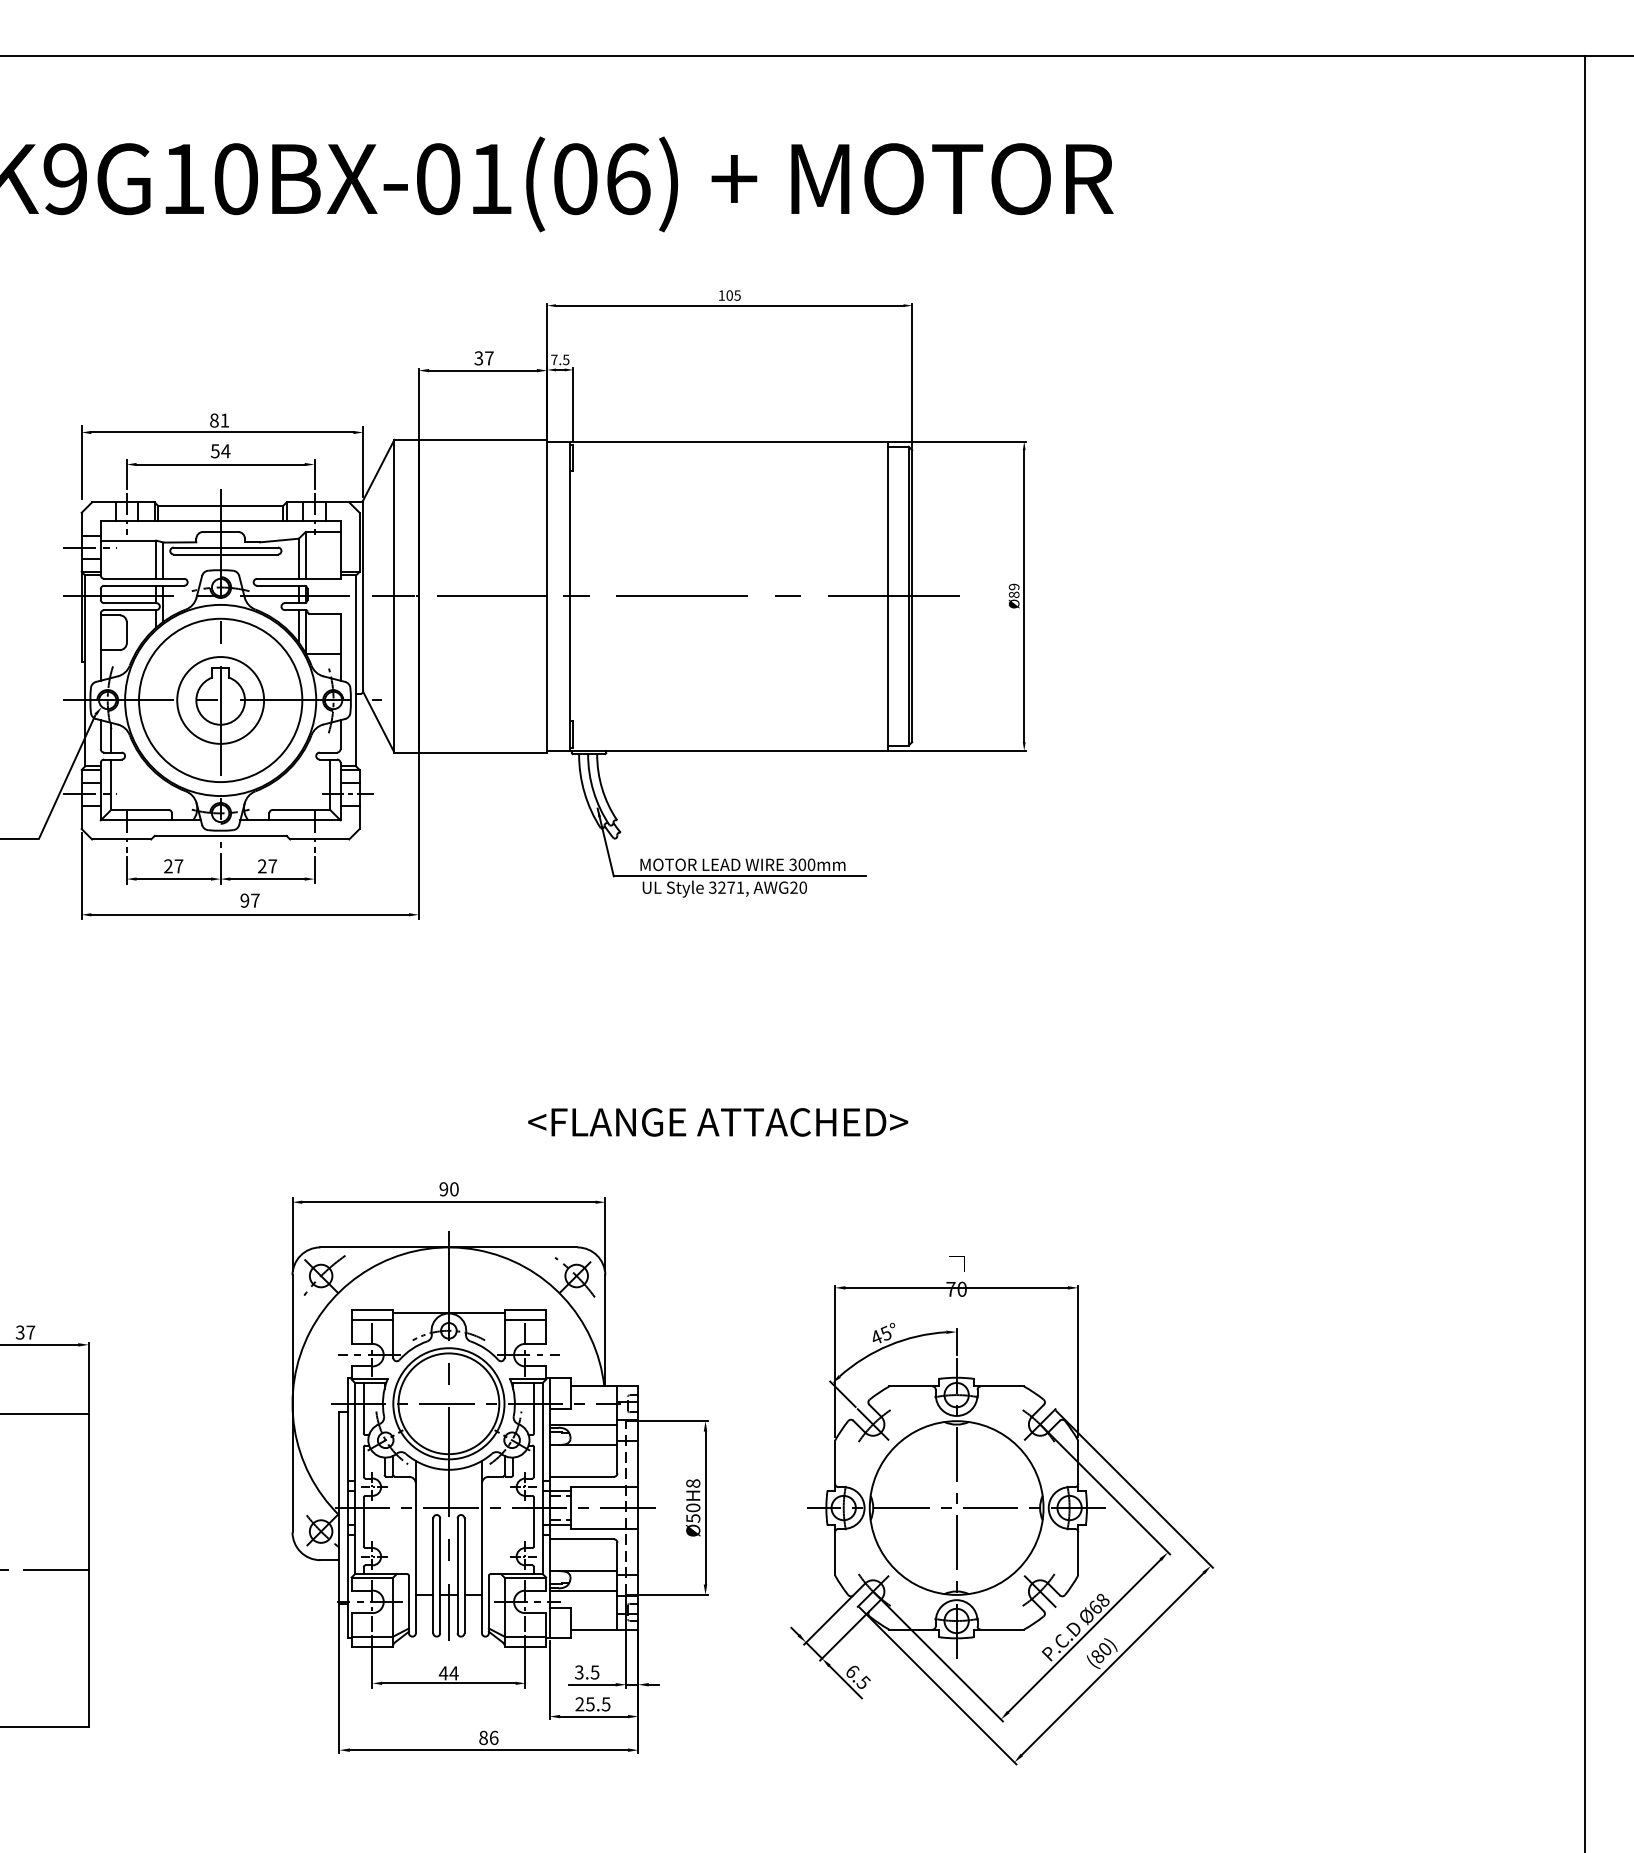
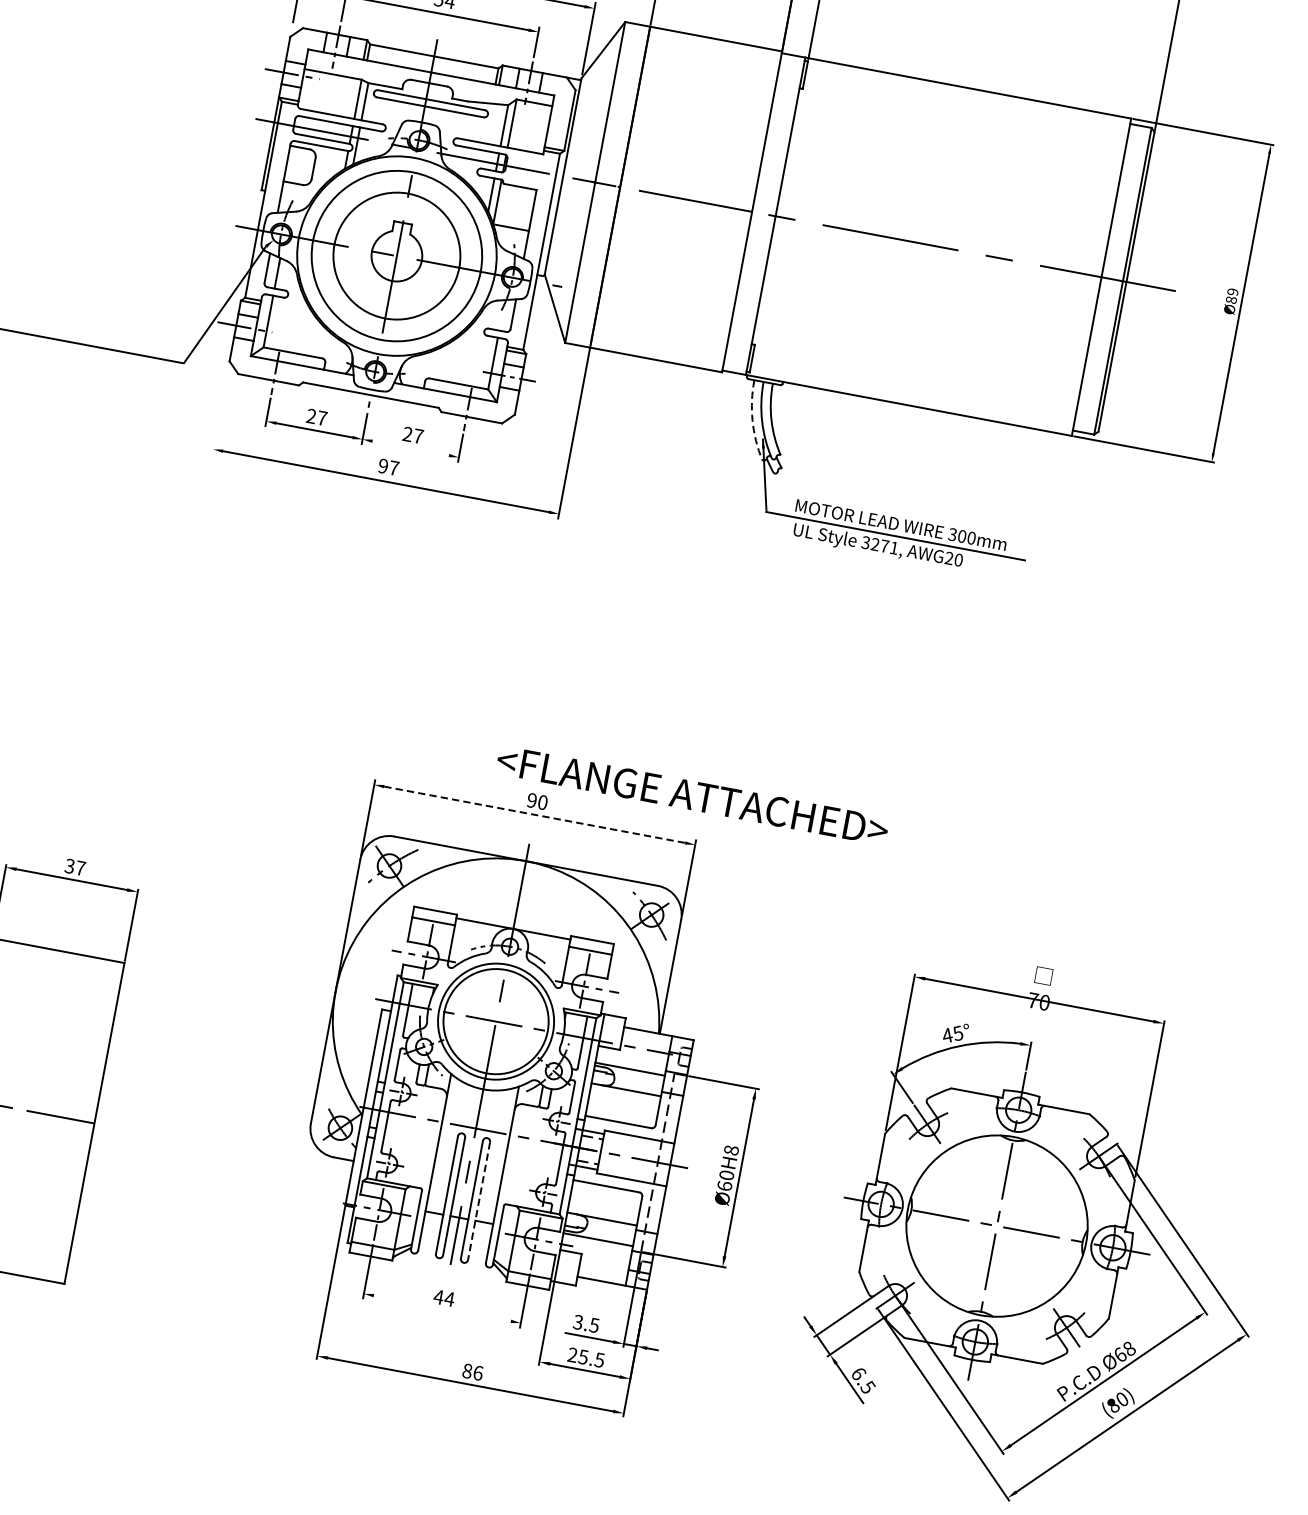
circle: (220, 700) -> (396, 256), size x1.4
arc: (584, 792) -> (752, 420), solid -> dashed
line: (81, 876) -> (220, 410), removed
line: (267, 879) -> (410, 448), removed
text: (718, 1122) -> (692, 795), moved
line: (448, 1202) -> (534, 815), solid -> dashed
text: (693, 1518) -> (725, 1186), Ø50H8 -> Ø60H8
line: (464, 1576) -> (478, 1201), solid -> dashed
line: (448, 1683) -> (441, 1308), removed

